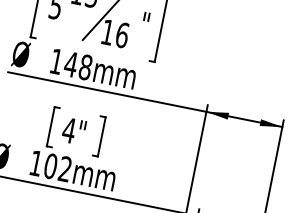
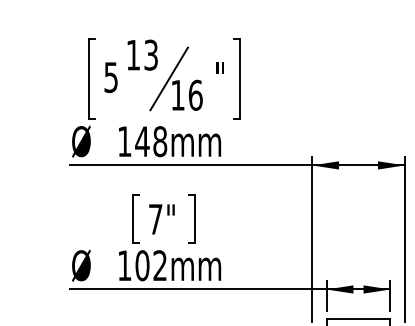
text: (69, 130) -> (155, 219), 4" -> 7"

